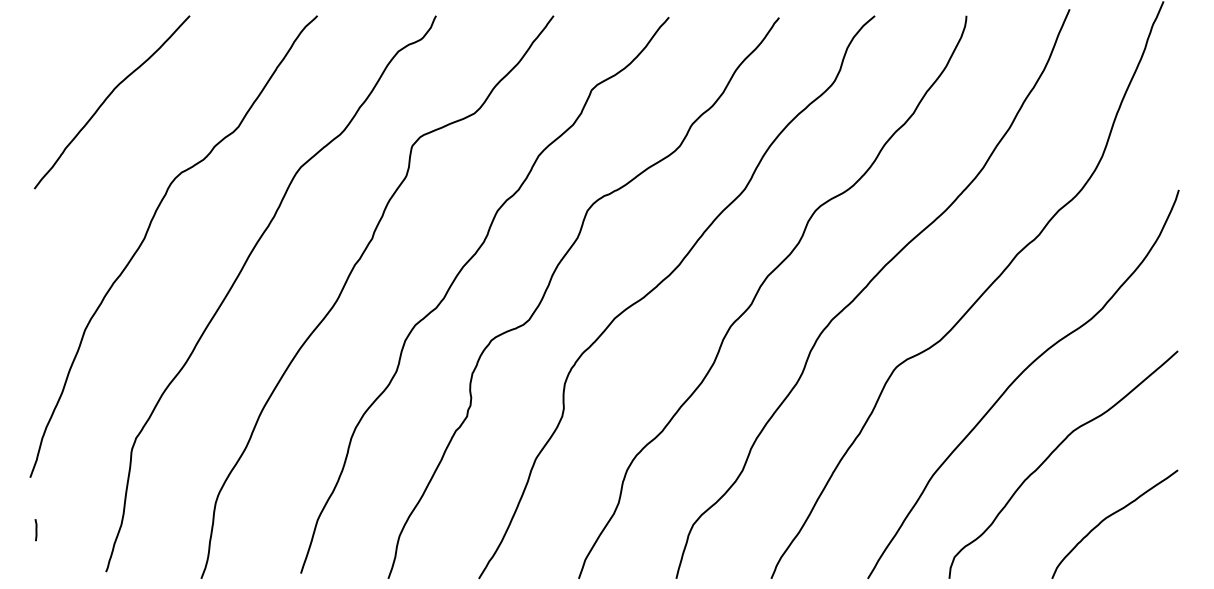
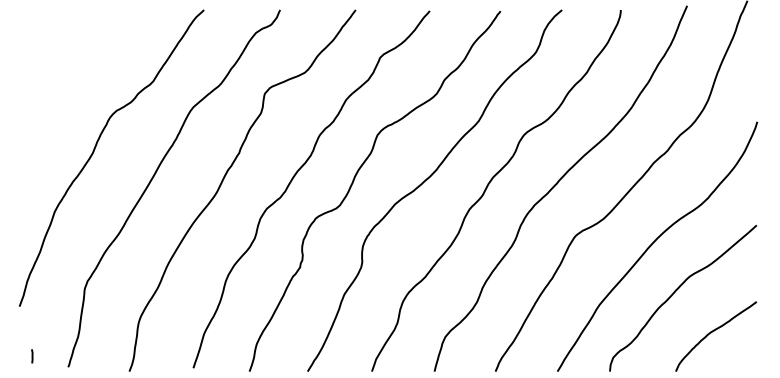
curve: (108, 99) -> (69, 63), removed
line: (36, 530) -> (32, 356), moved

